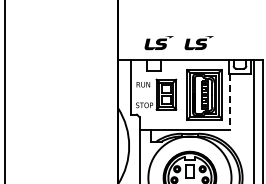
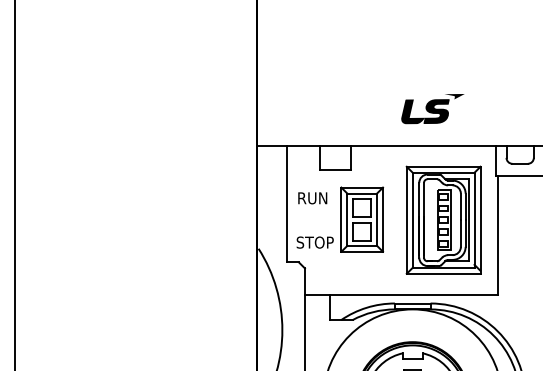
part: (158, 43) -> (345, 109), removed
line: (229, 101) -> (497, 234), dashed -> solid

